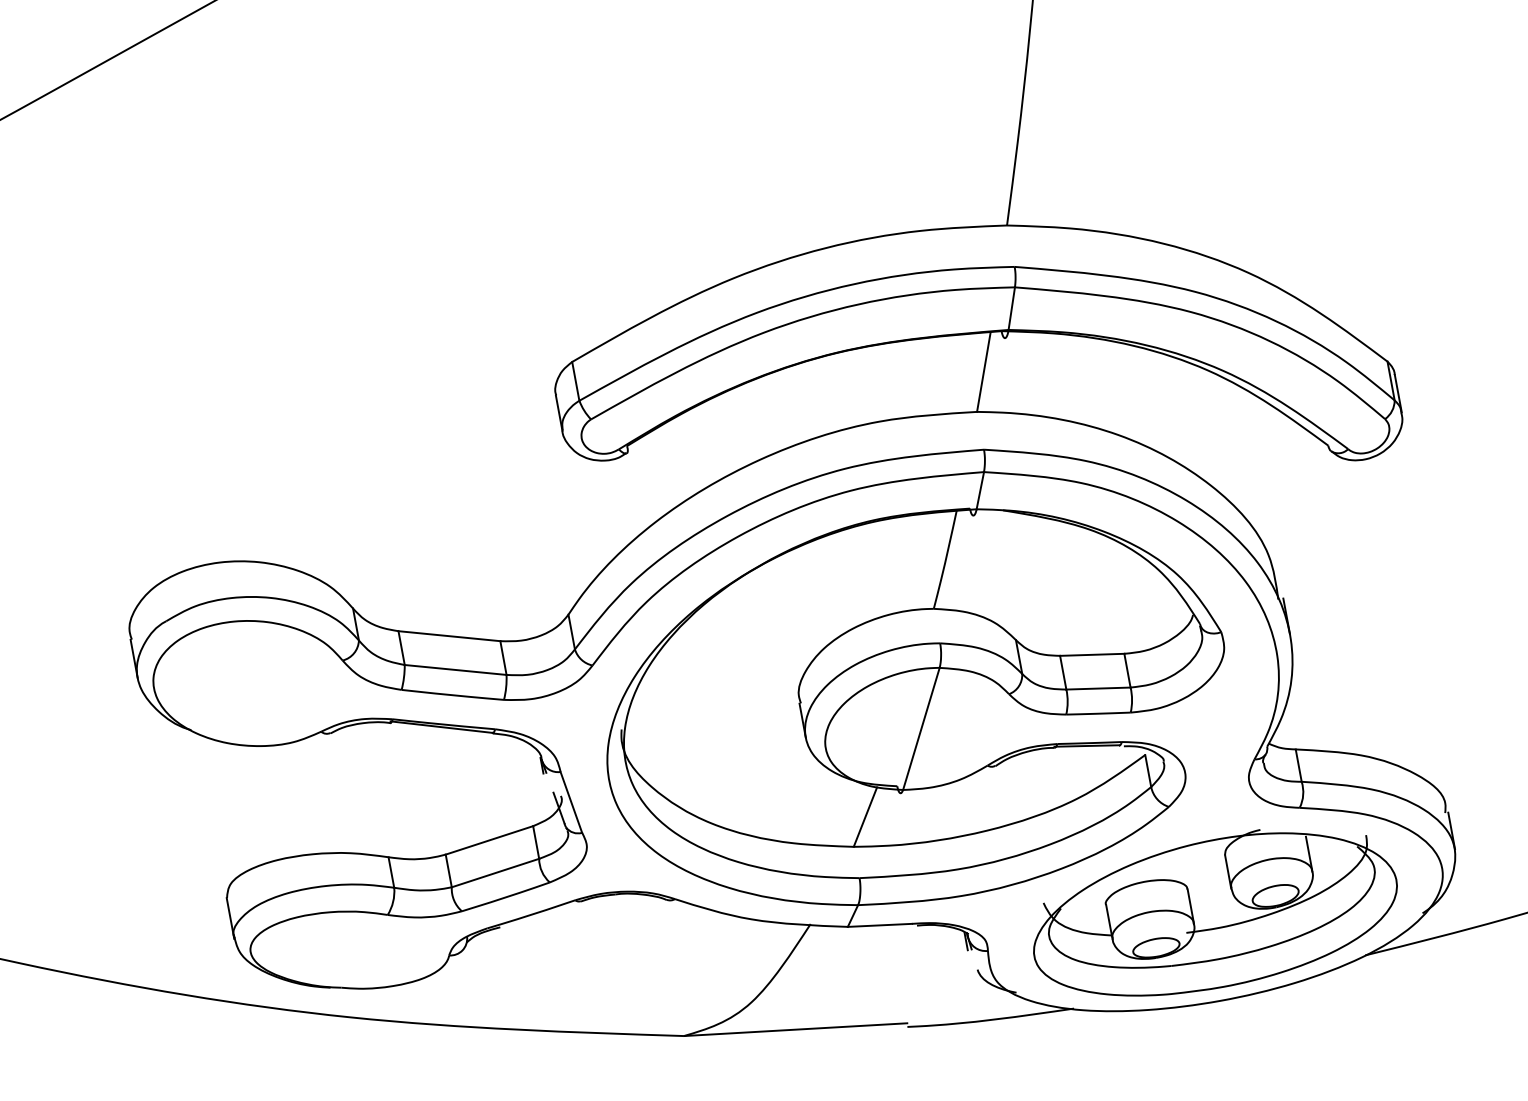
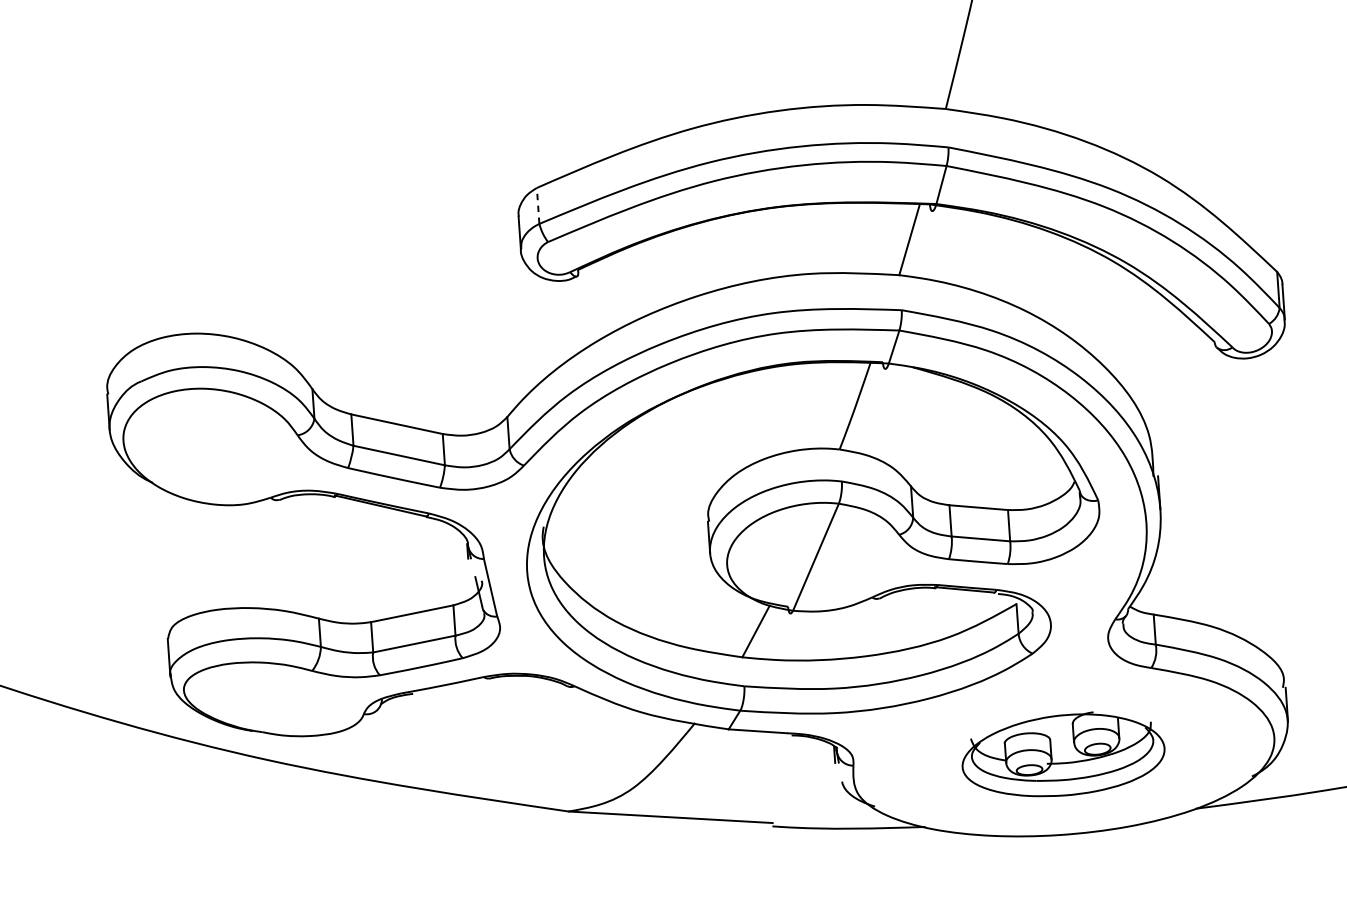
line: (575, 381) -> (537, 206), solid -> dashed
part: (1215, 912) -> (1064, 754), size x0.6

